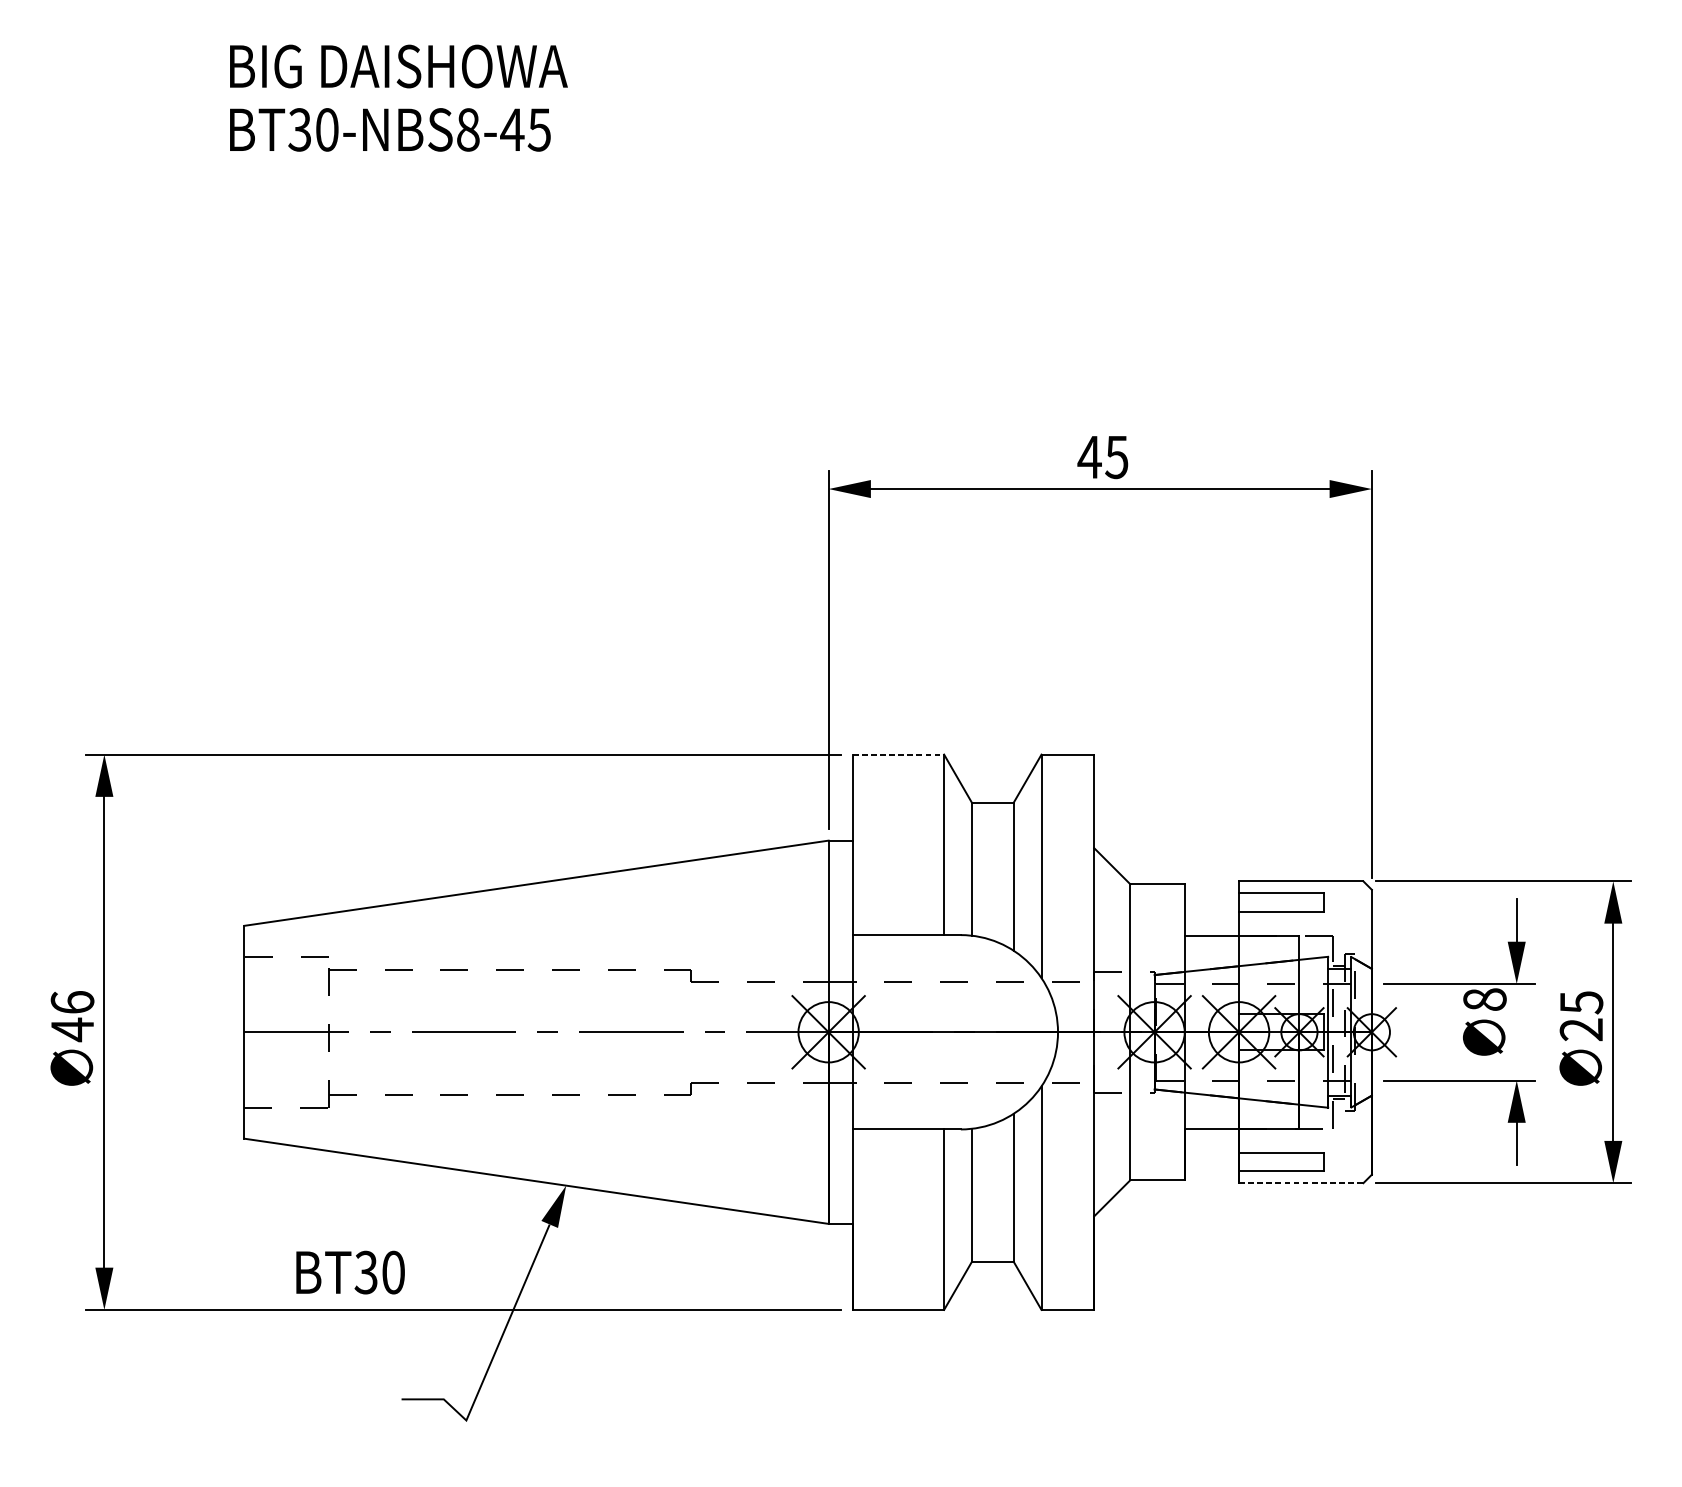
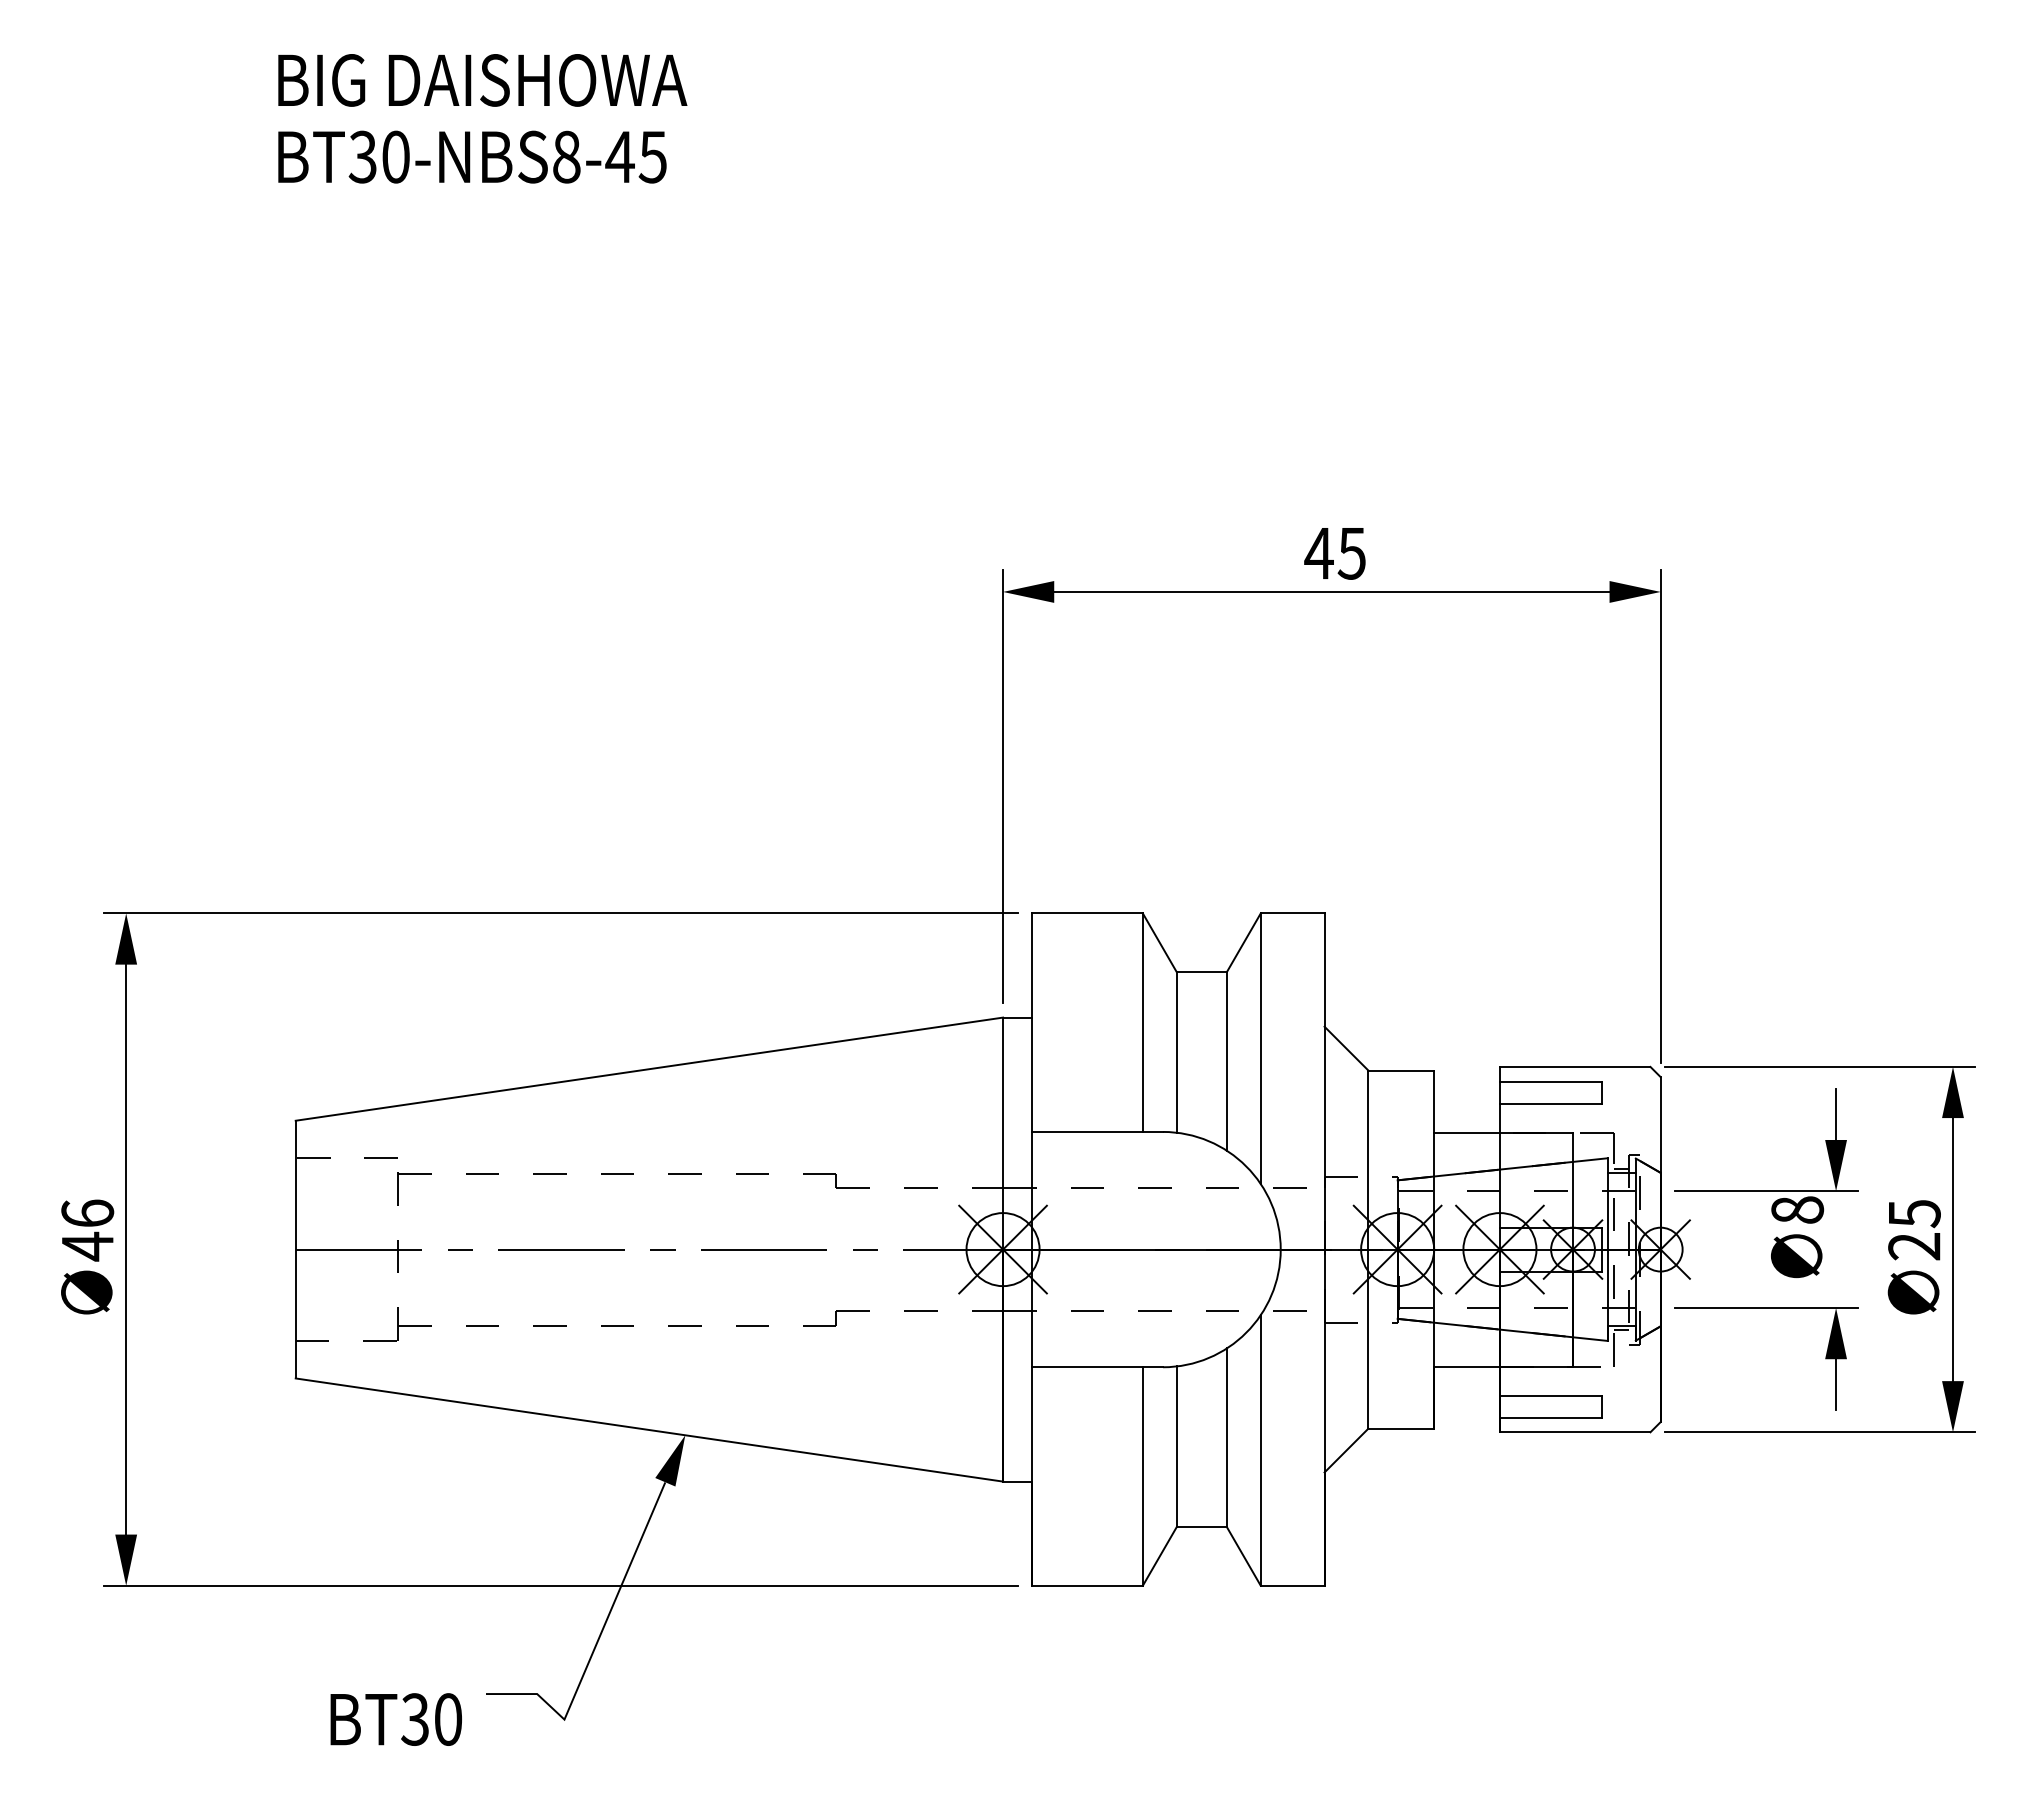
line: (899, 754) -> (1088, 913), dashed -> solid
line: (1301, 1183) -> (1575, 1432), dashed -> solid
text: (349, 1272) -> (395, 1719), moved

